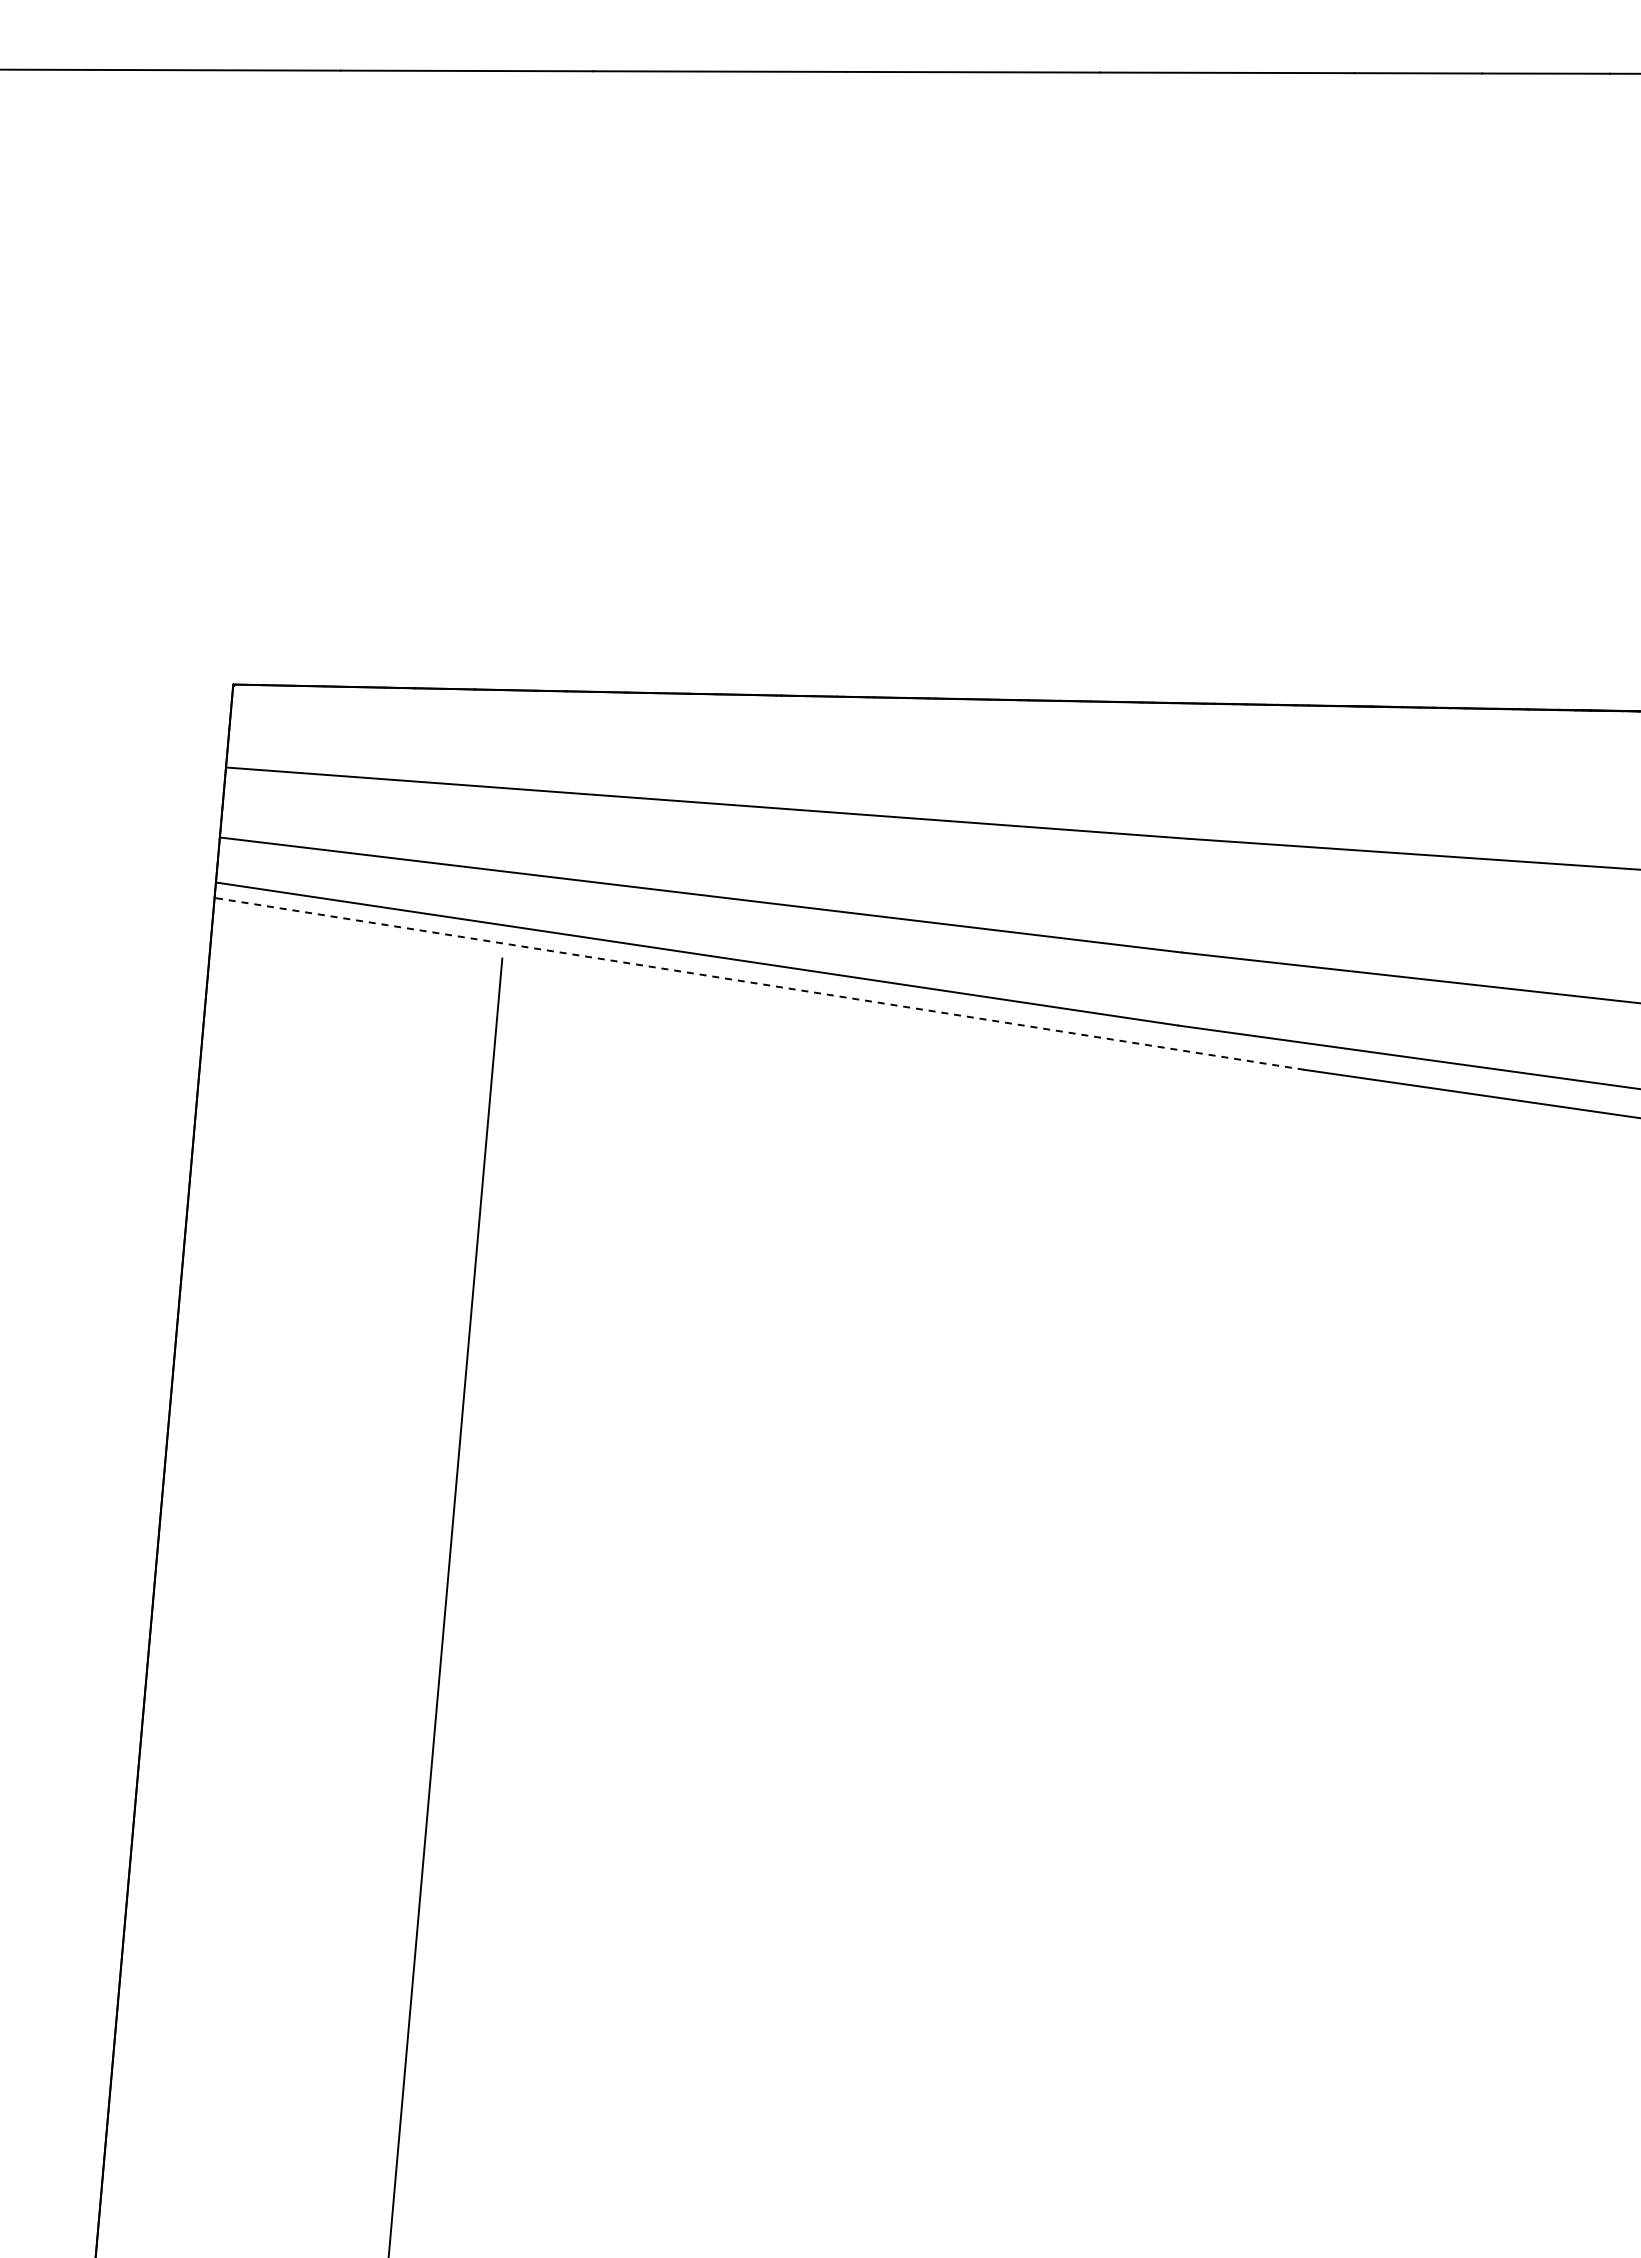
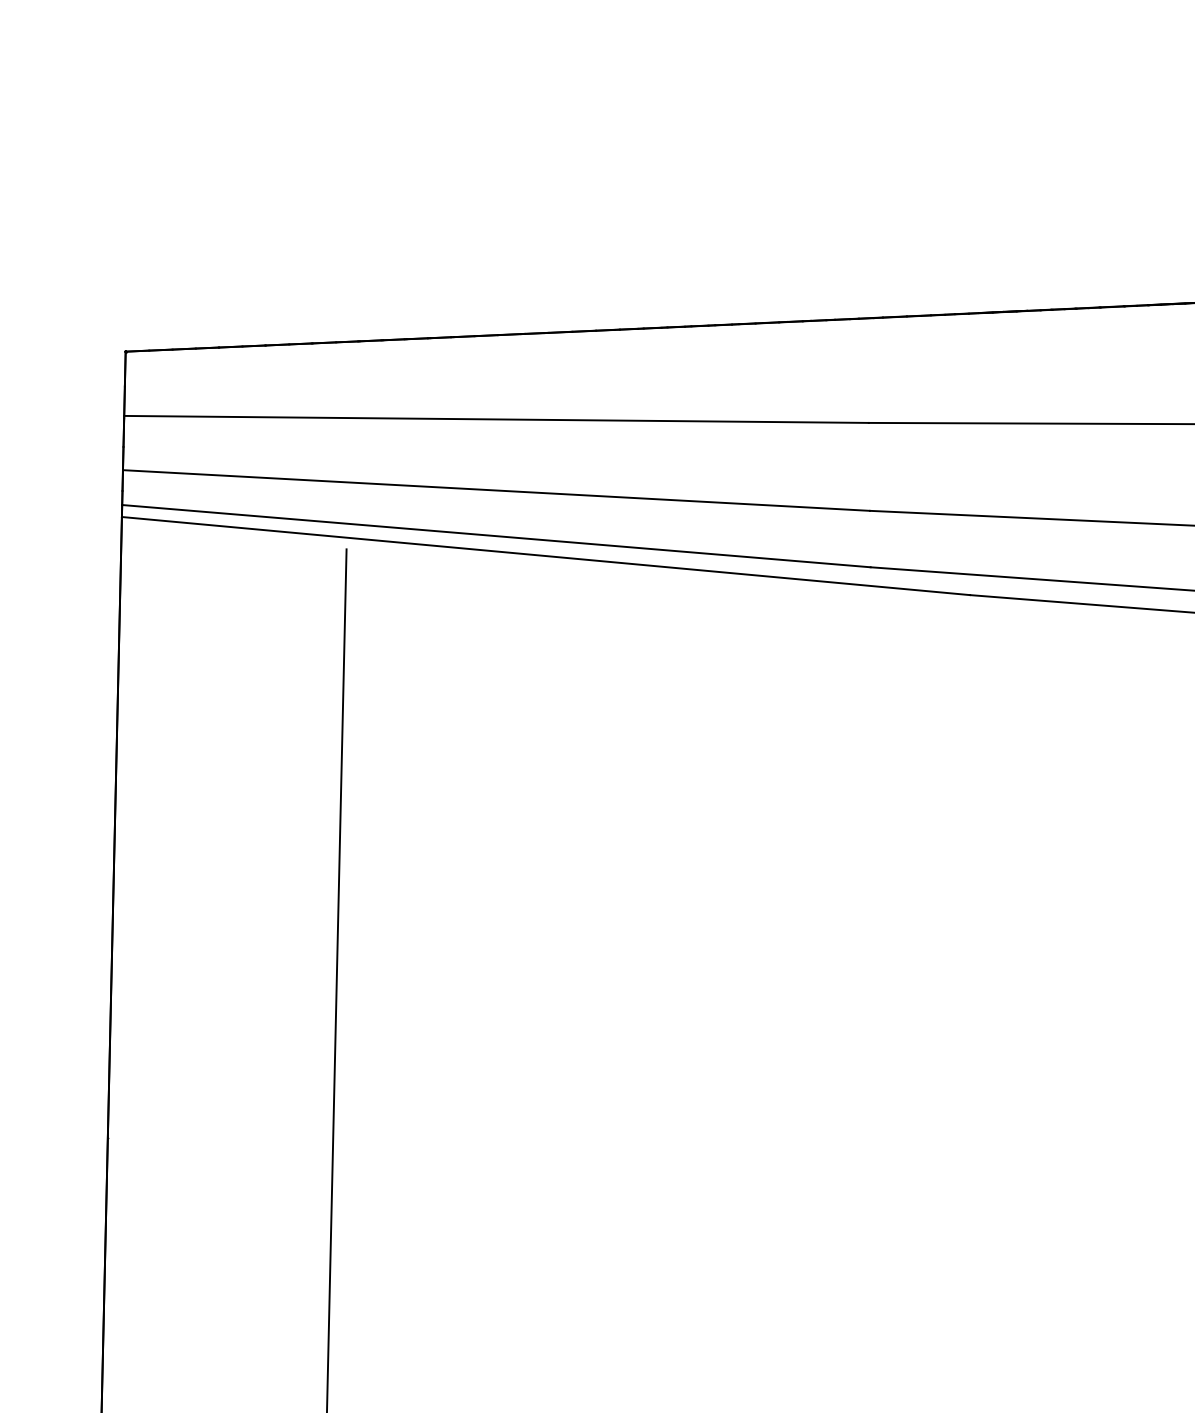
line: (759, 983) -> (545, 555), dashed -> solid

